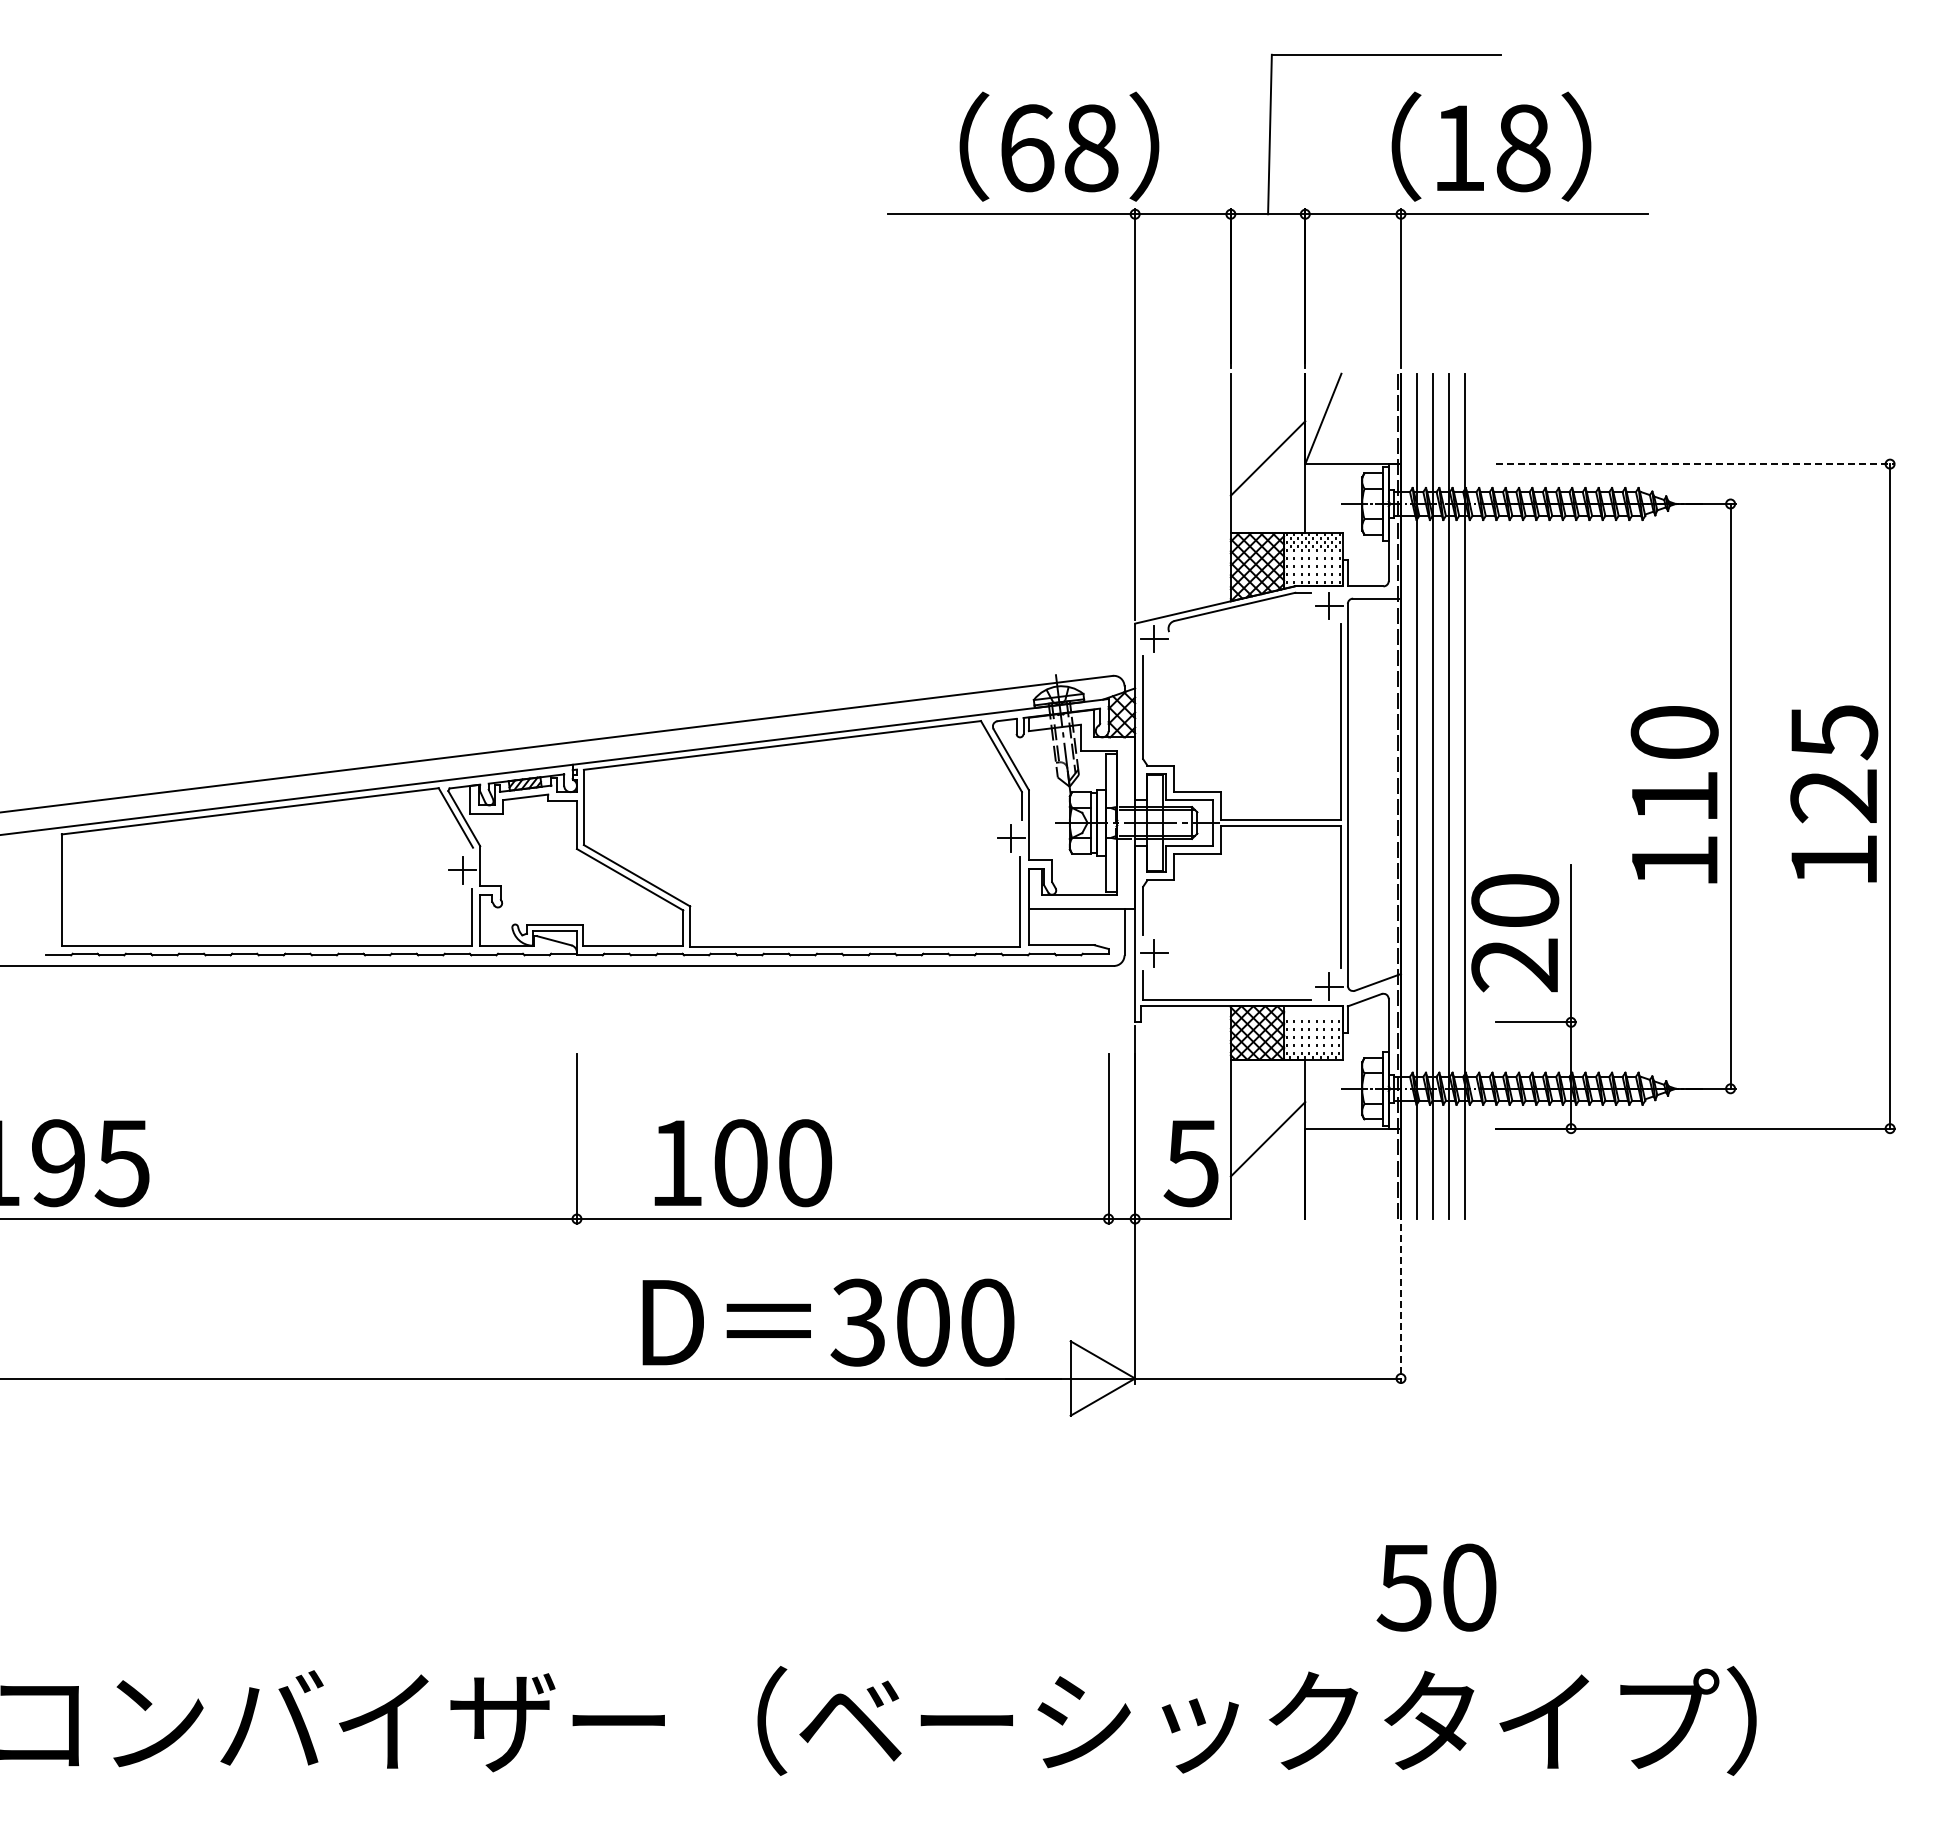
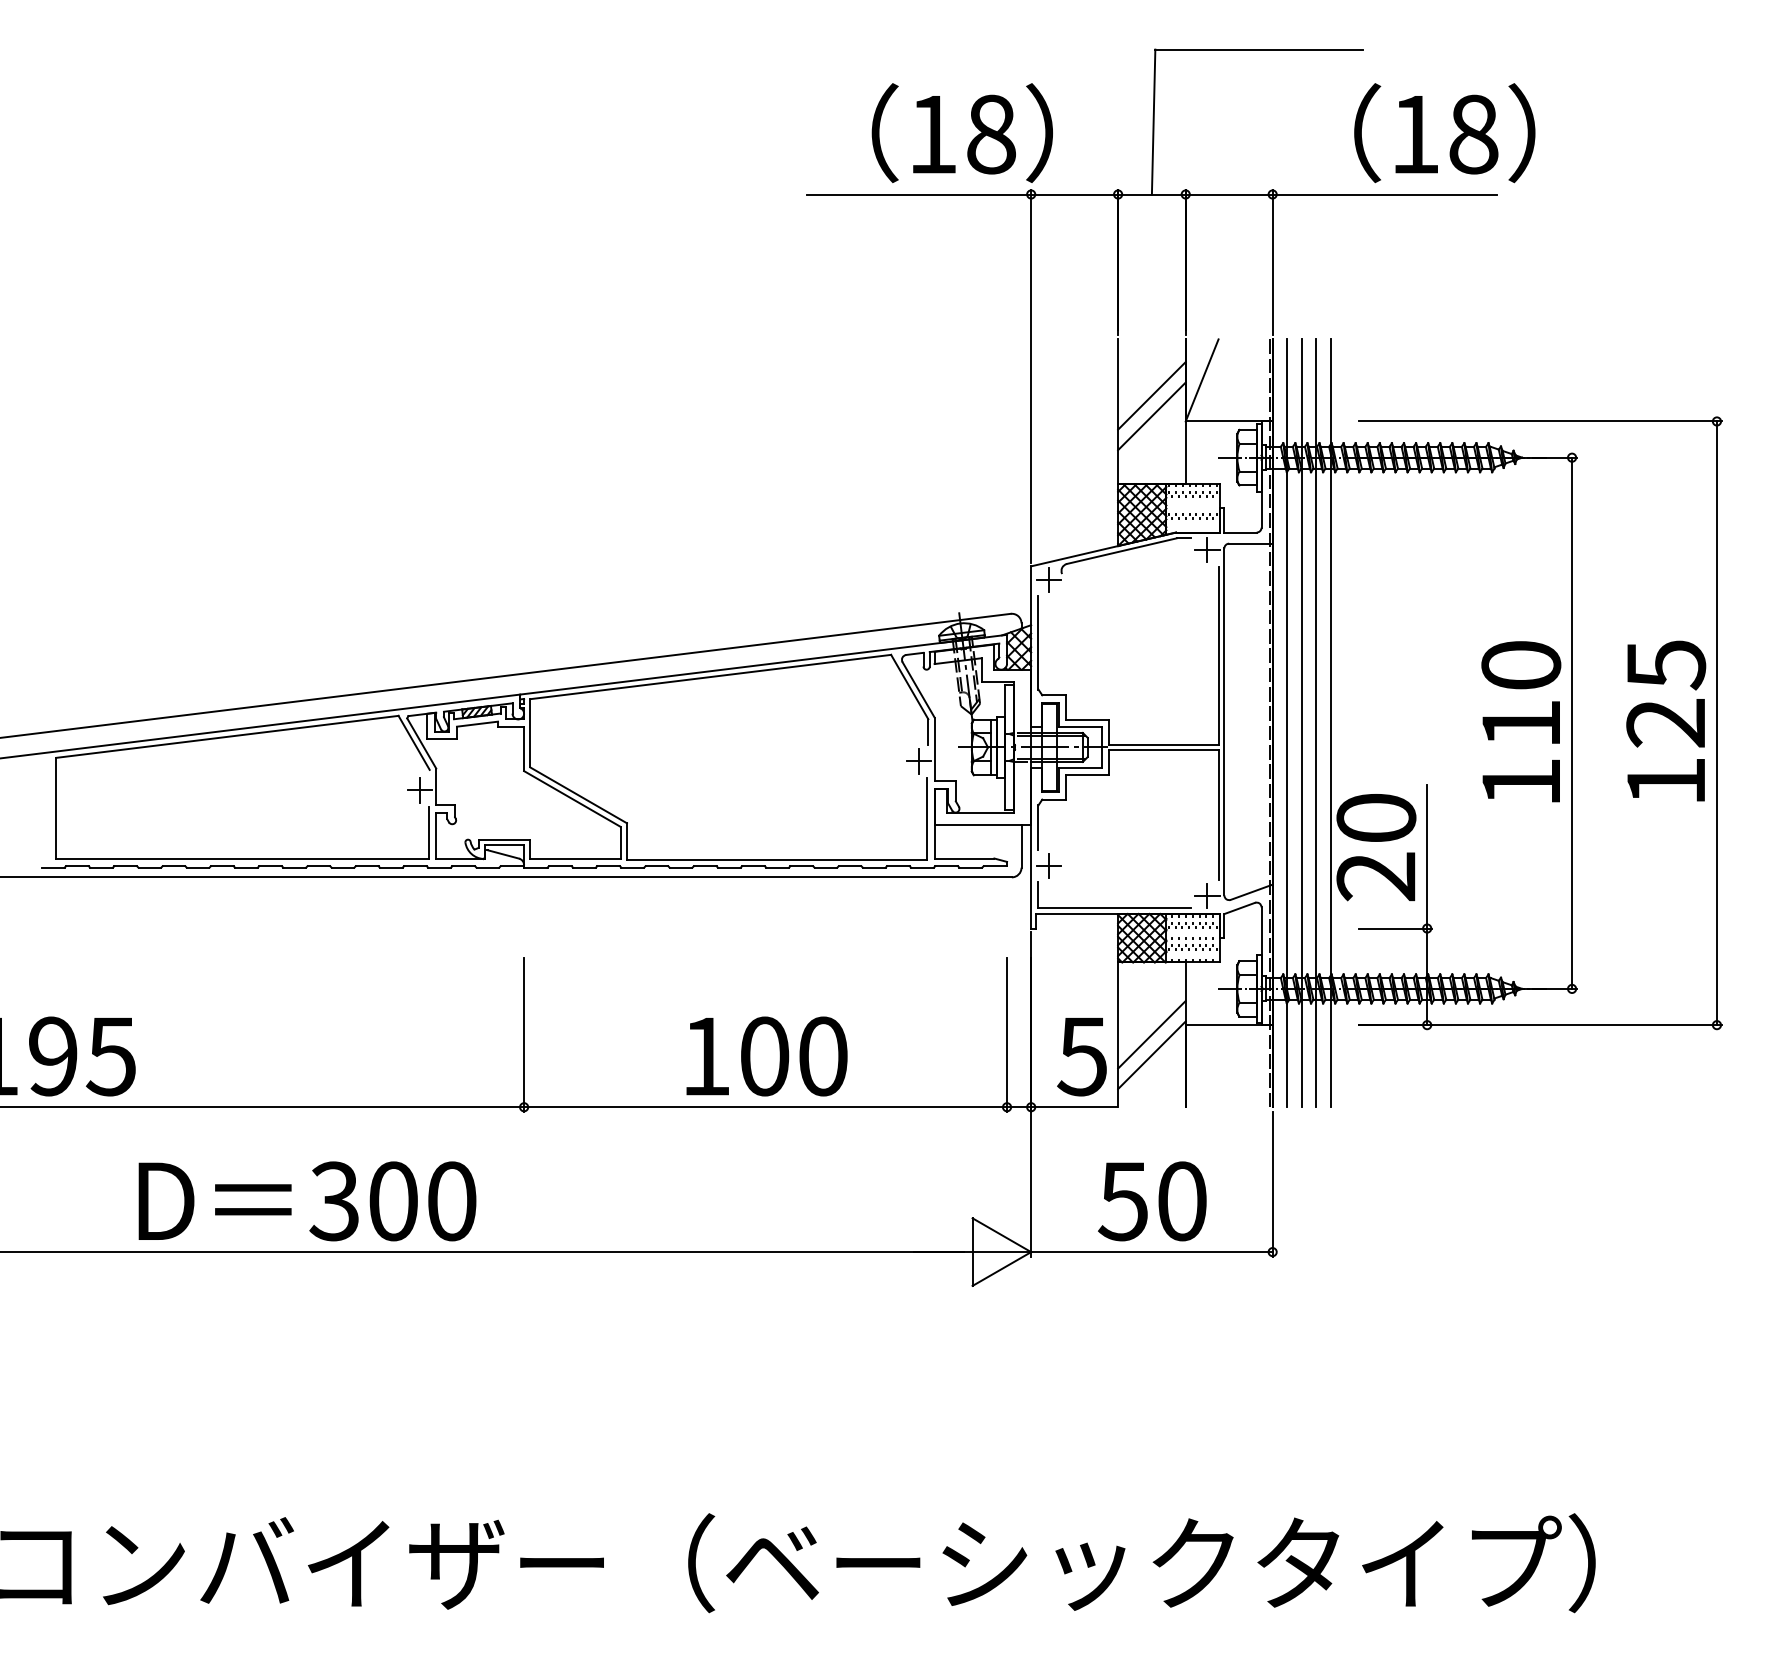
text: (1491, 146) -> (1444, 132), moved
text: (1027, 148) -> (933, 134), 68 -> 18
line: (1267, 435) -> (1151, 395), added
line: (1695, 464) -> (1540, 421), dashed -> solid
line: (1267, 1161) -> (1151, 1054), added
text: (743, 1163) -> (767, 1056), moved
line: (1400, 1304) -> (1272, 1184), dashed -> solid
text: (828, 1322) -> (307, 1201), moved
text: (1436, 1587) -> (1152, 1201), moved

